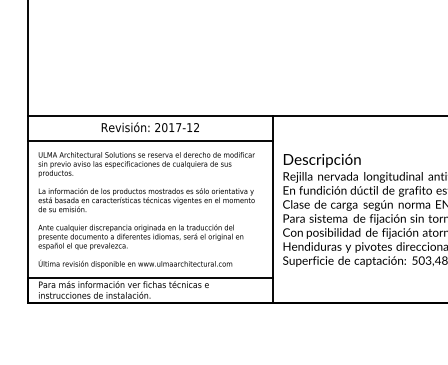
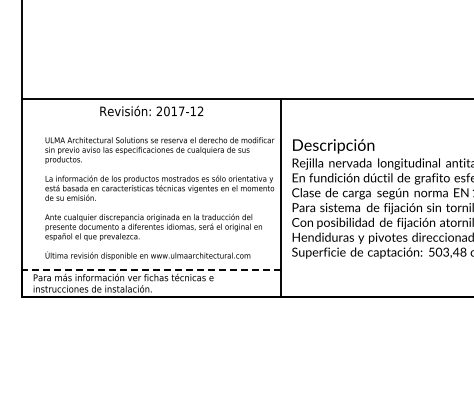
line: (150, 140) -> (151, 125), removed
text: (146, 209) -> (159, 198), moved
line: (150, 277) -> (151, 270), solid -> dashed

